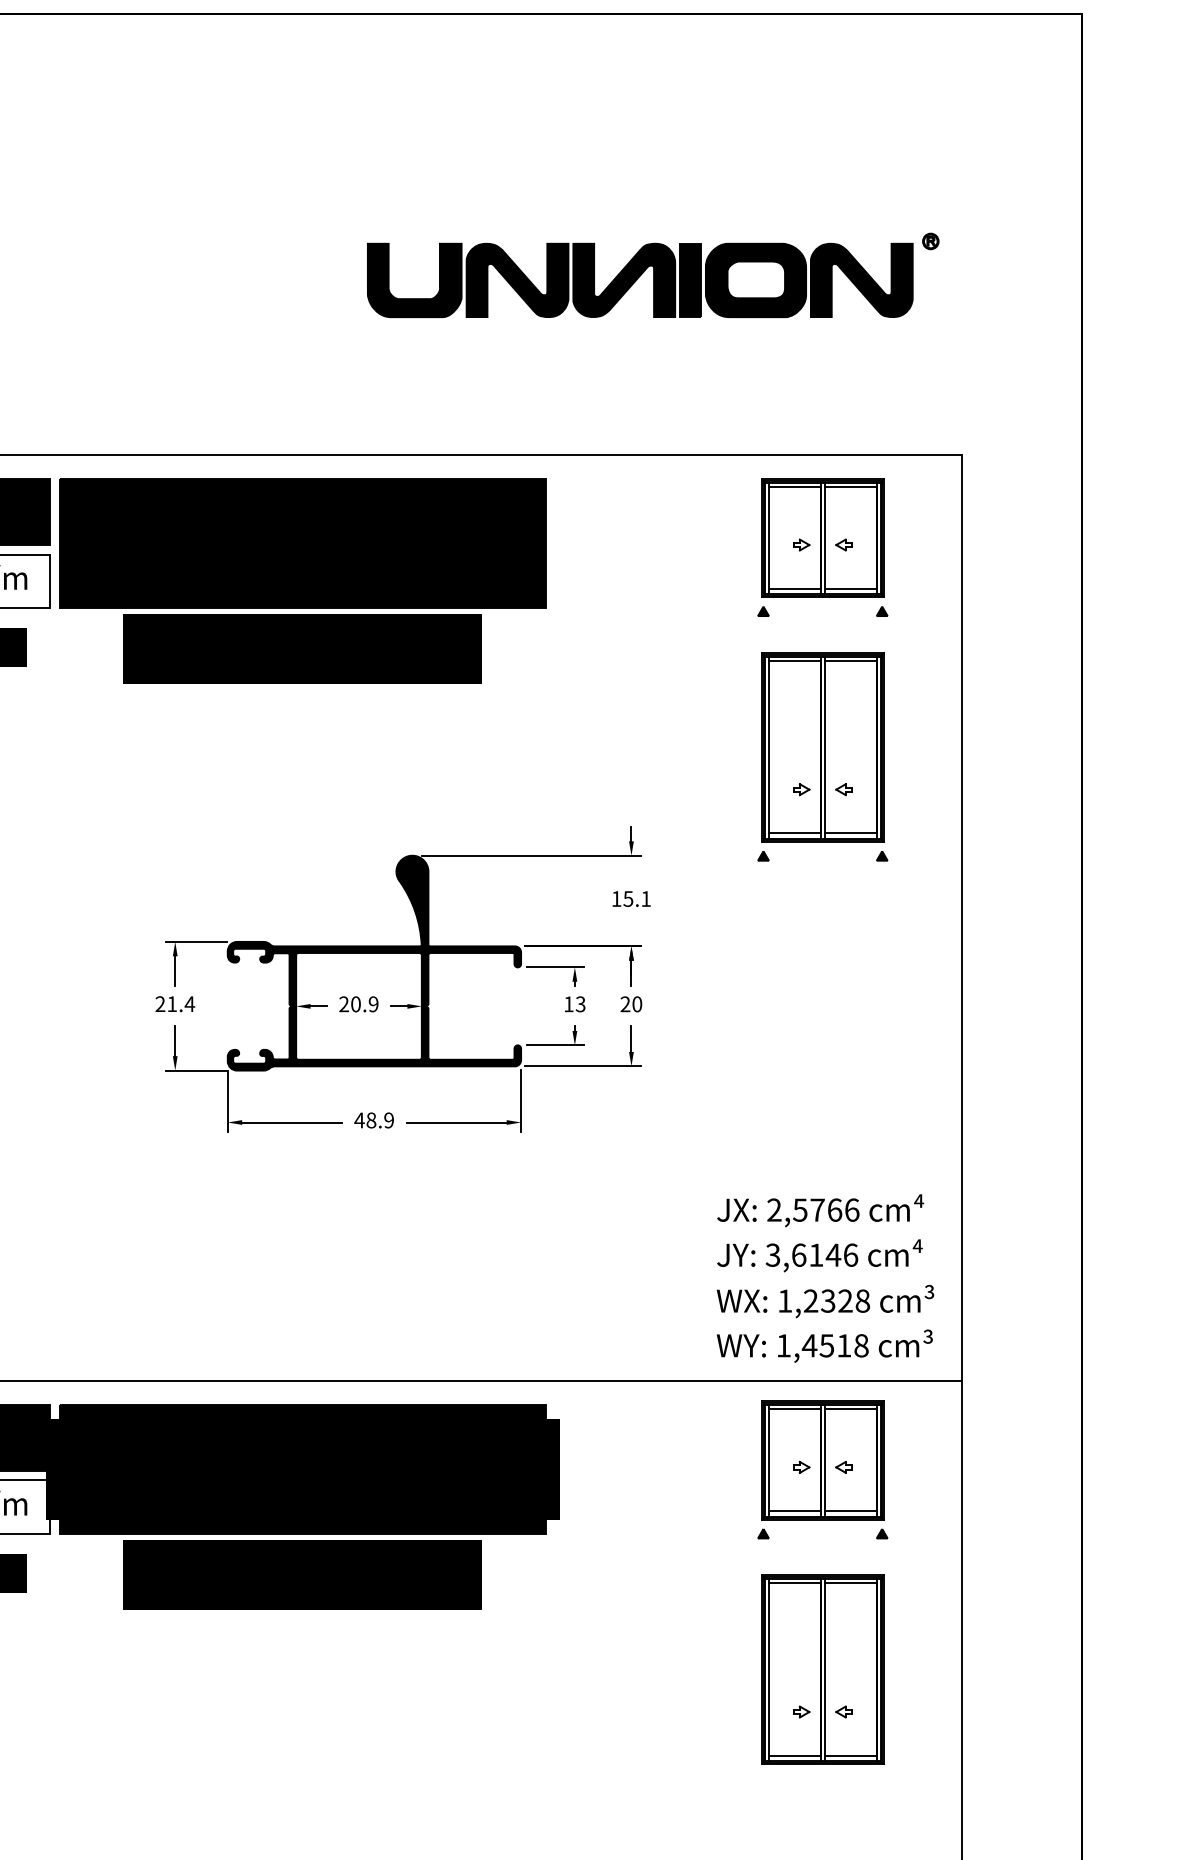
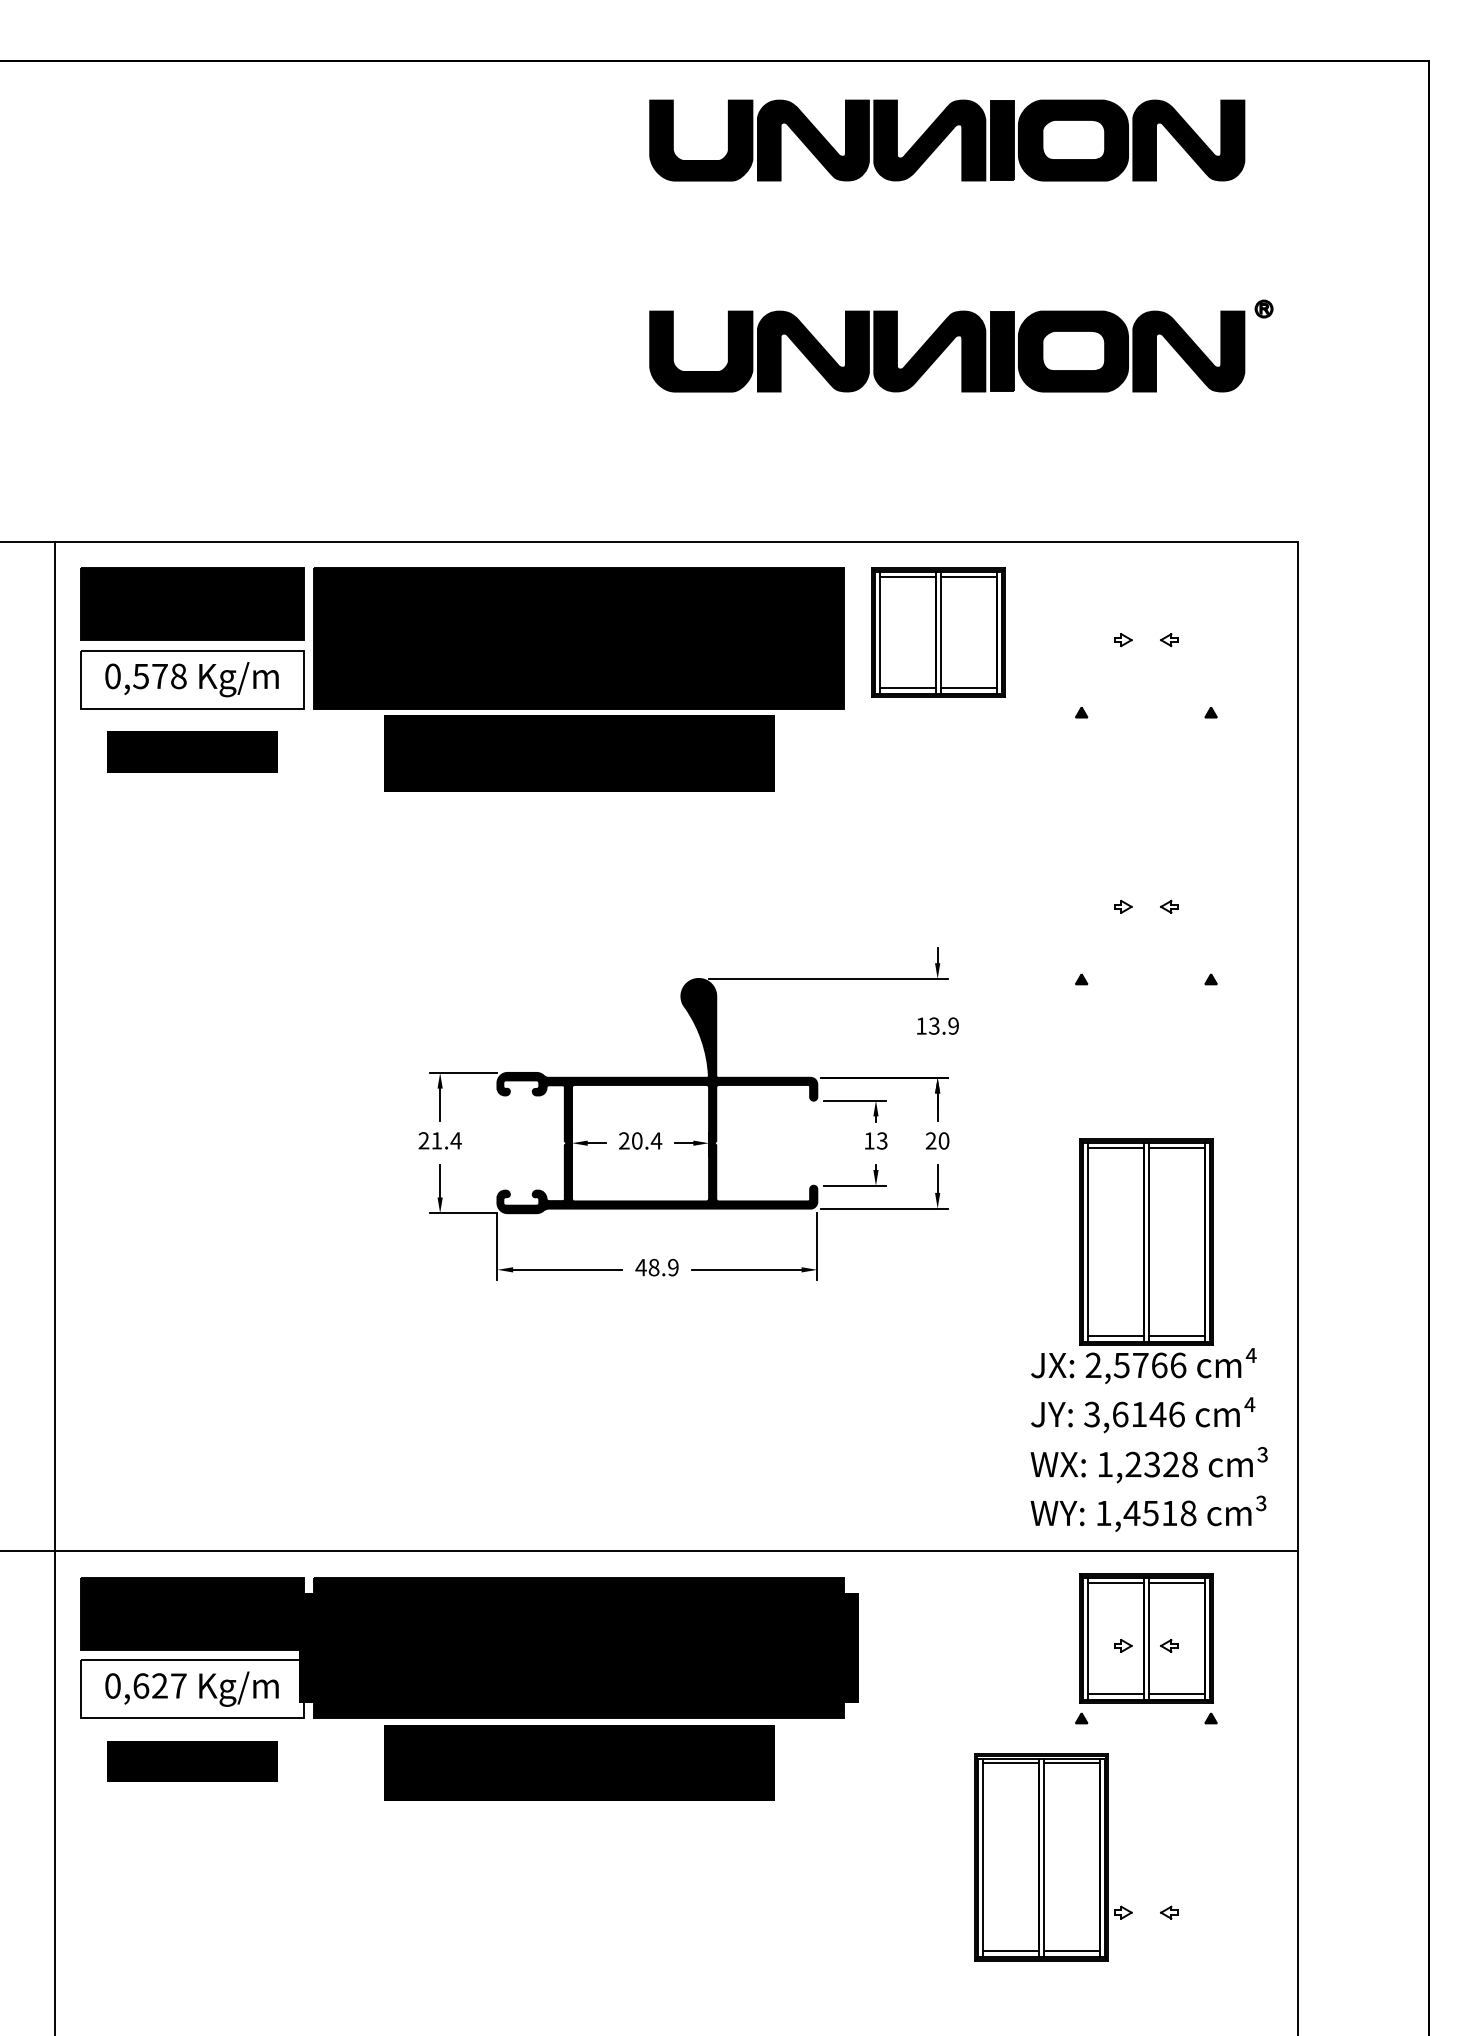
part: (640, 86) -> (947, 140), added
part: (822, 538) -> (938, 632), moved
part: (822, 747) -> (1146, 1241), moved
text: (636, 898) -> (943, 1025), 15.1 -> 13.9
text: (373, 1003) -> (656, 1140), 20.9 -> 20.4
part: (822, 1669) -> (1041, 1857), moved

